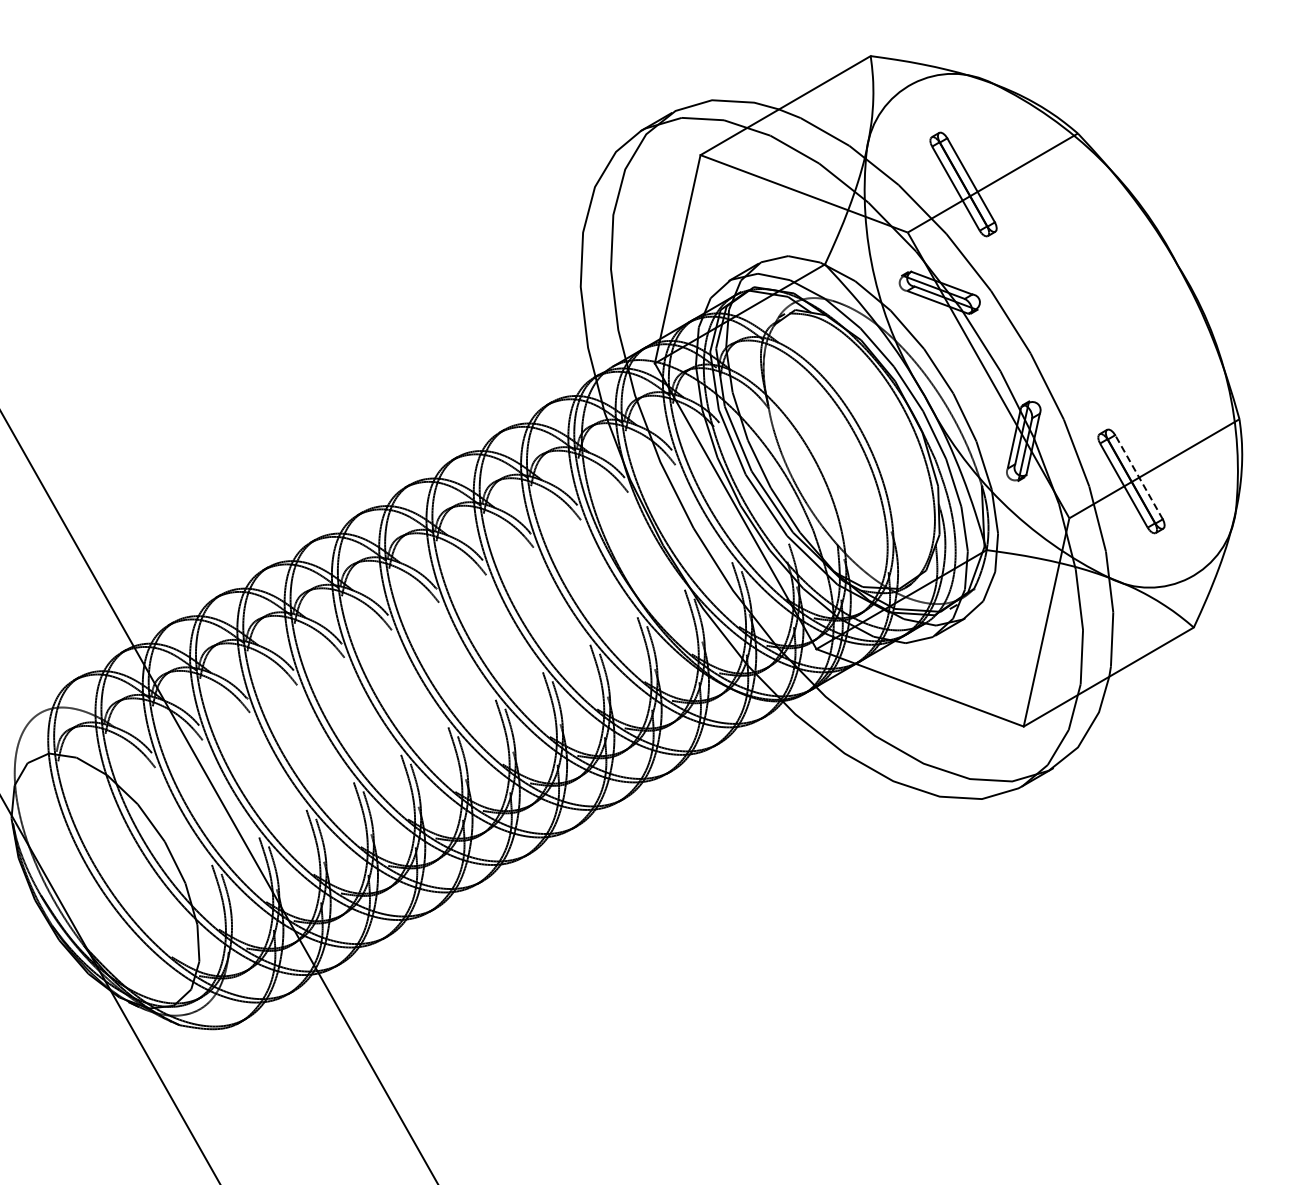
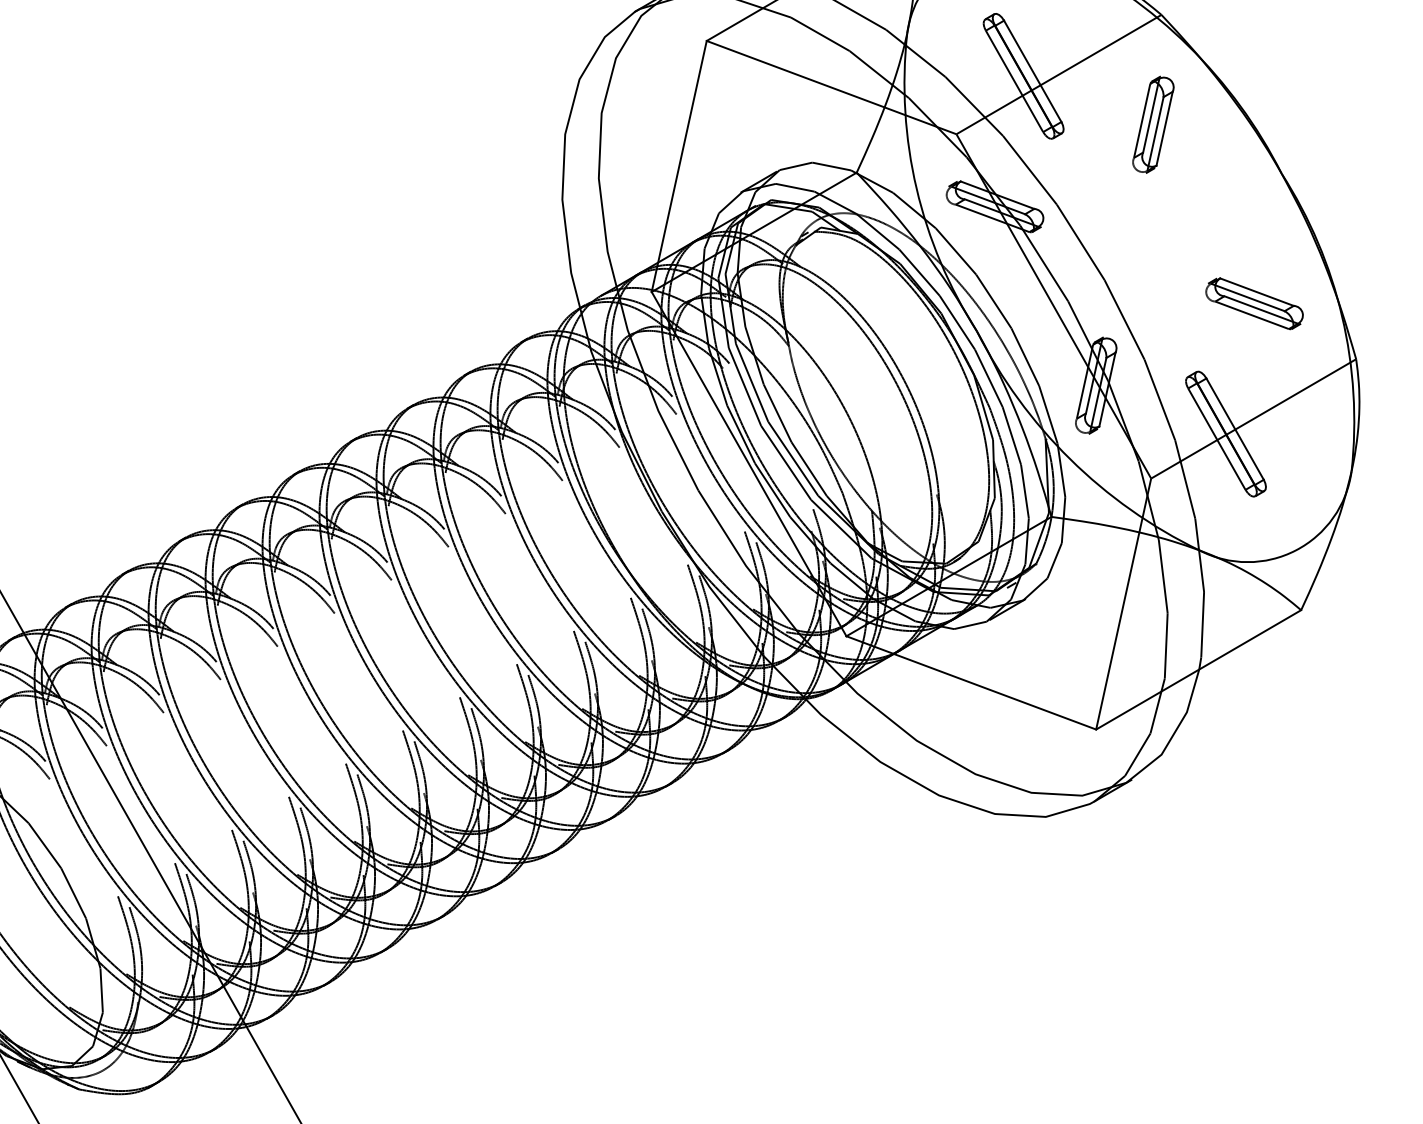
part: (1070, 224) -> (1152, 124), added
part: (1155, 373) -> (1254, 304), added
line: (1138, 476) -> (1234, 428), dashed -> solid

